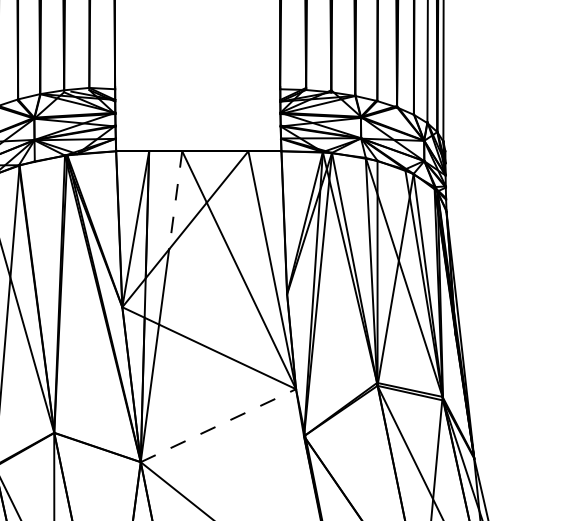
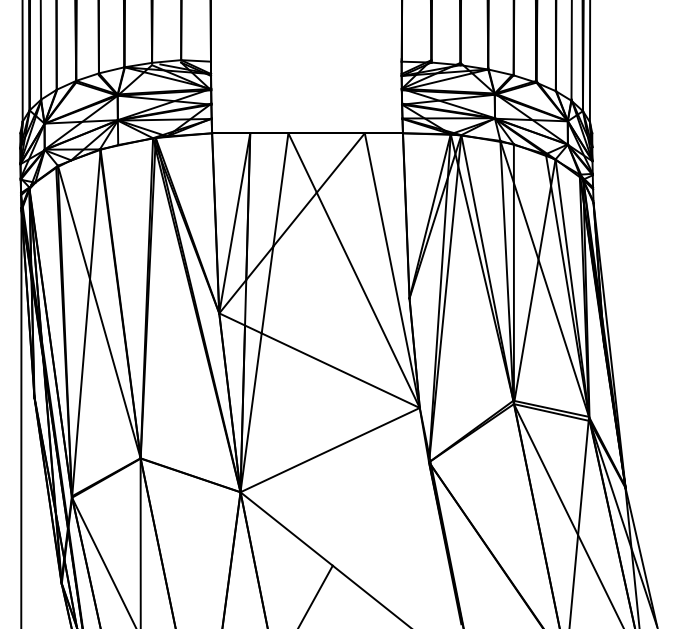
line: (175, 200) -> (280, 190), dashed -> solid
line: (218, 425) -> (330, 449), dashed -> solid

